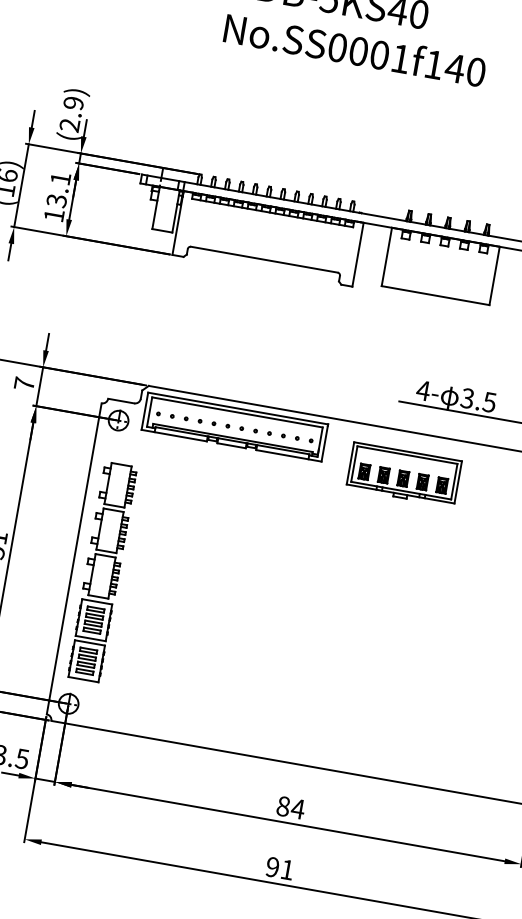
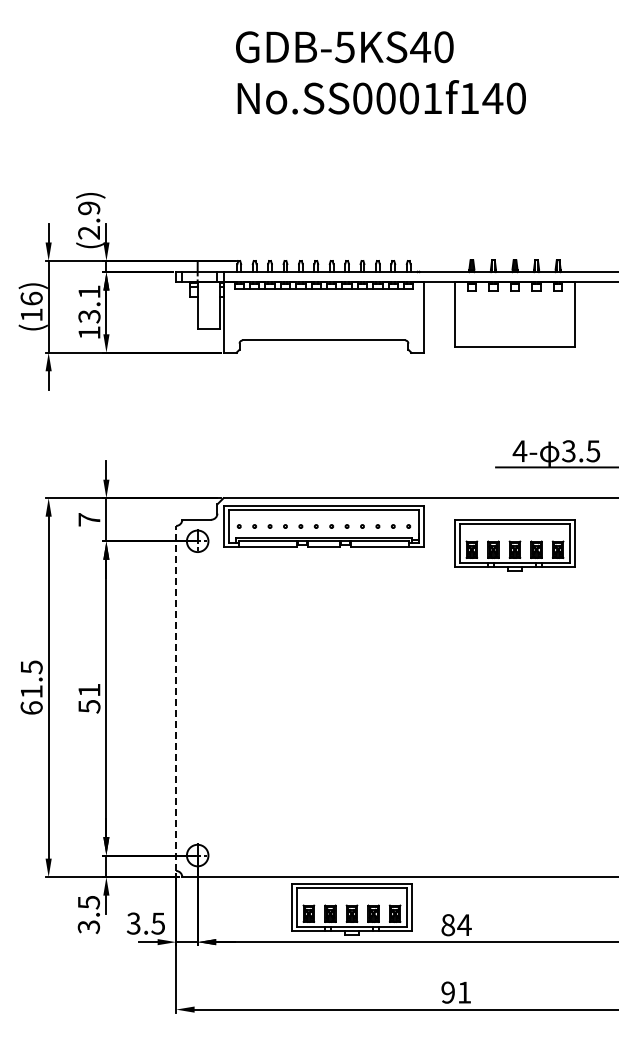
line: (74, 558) -> (176, 698), solid -> dashed
part: (101, 572) -> (208, 707), removed
part: (198, 776) -> (351, 909), added

